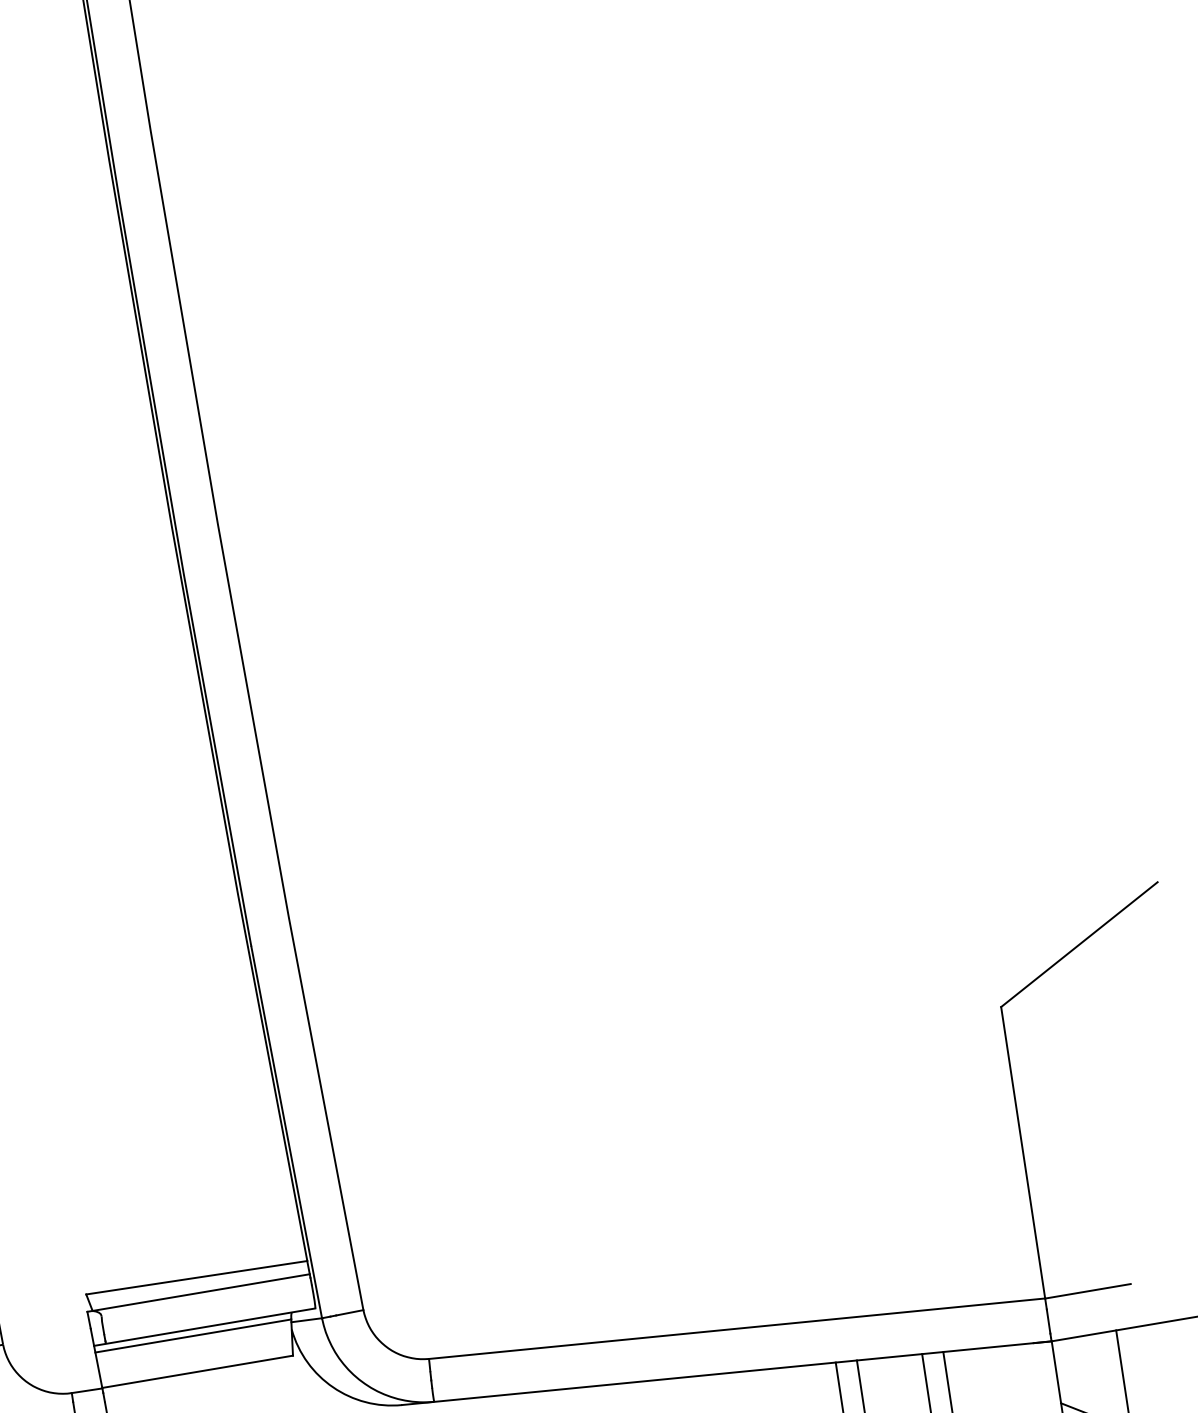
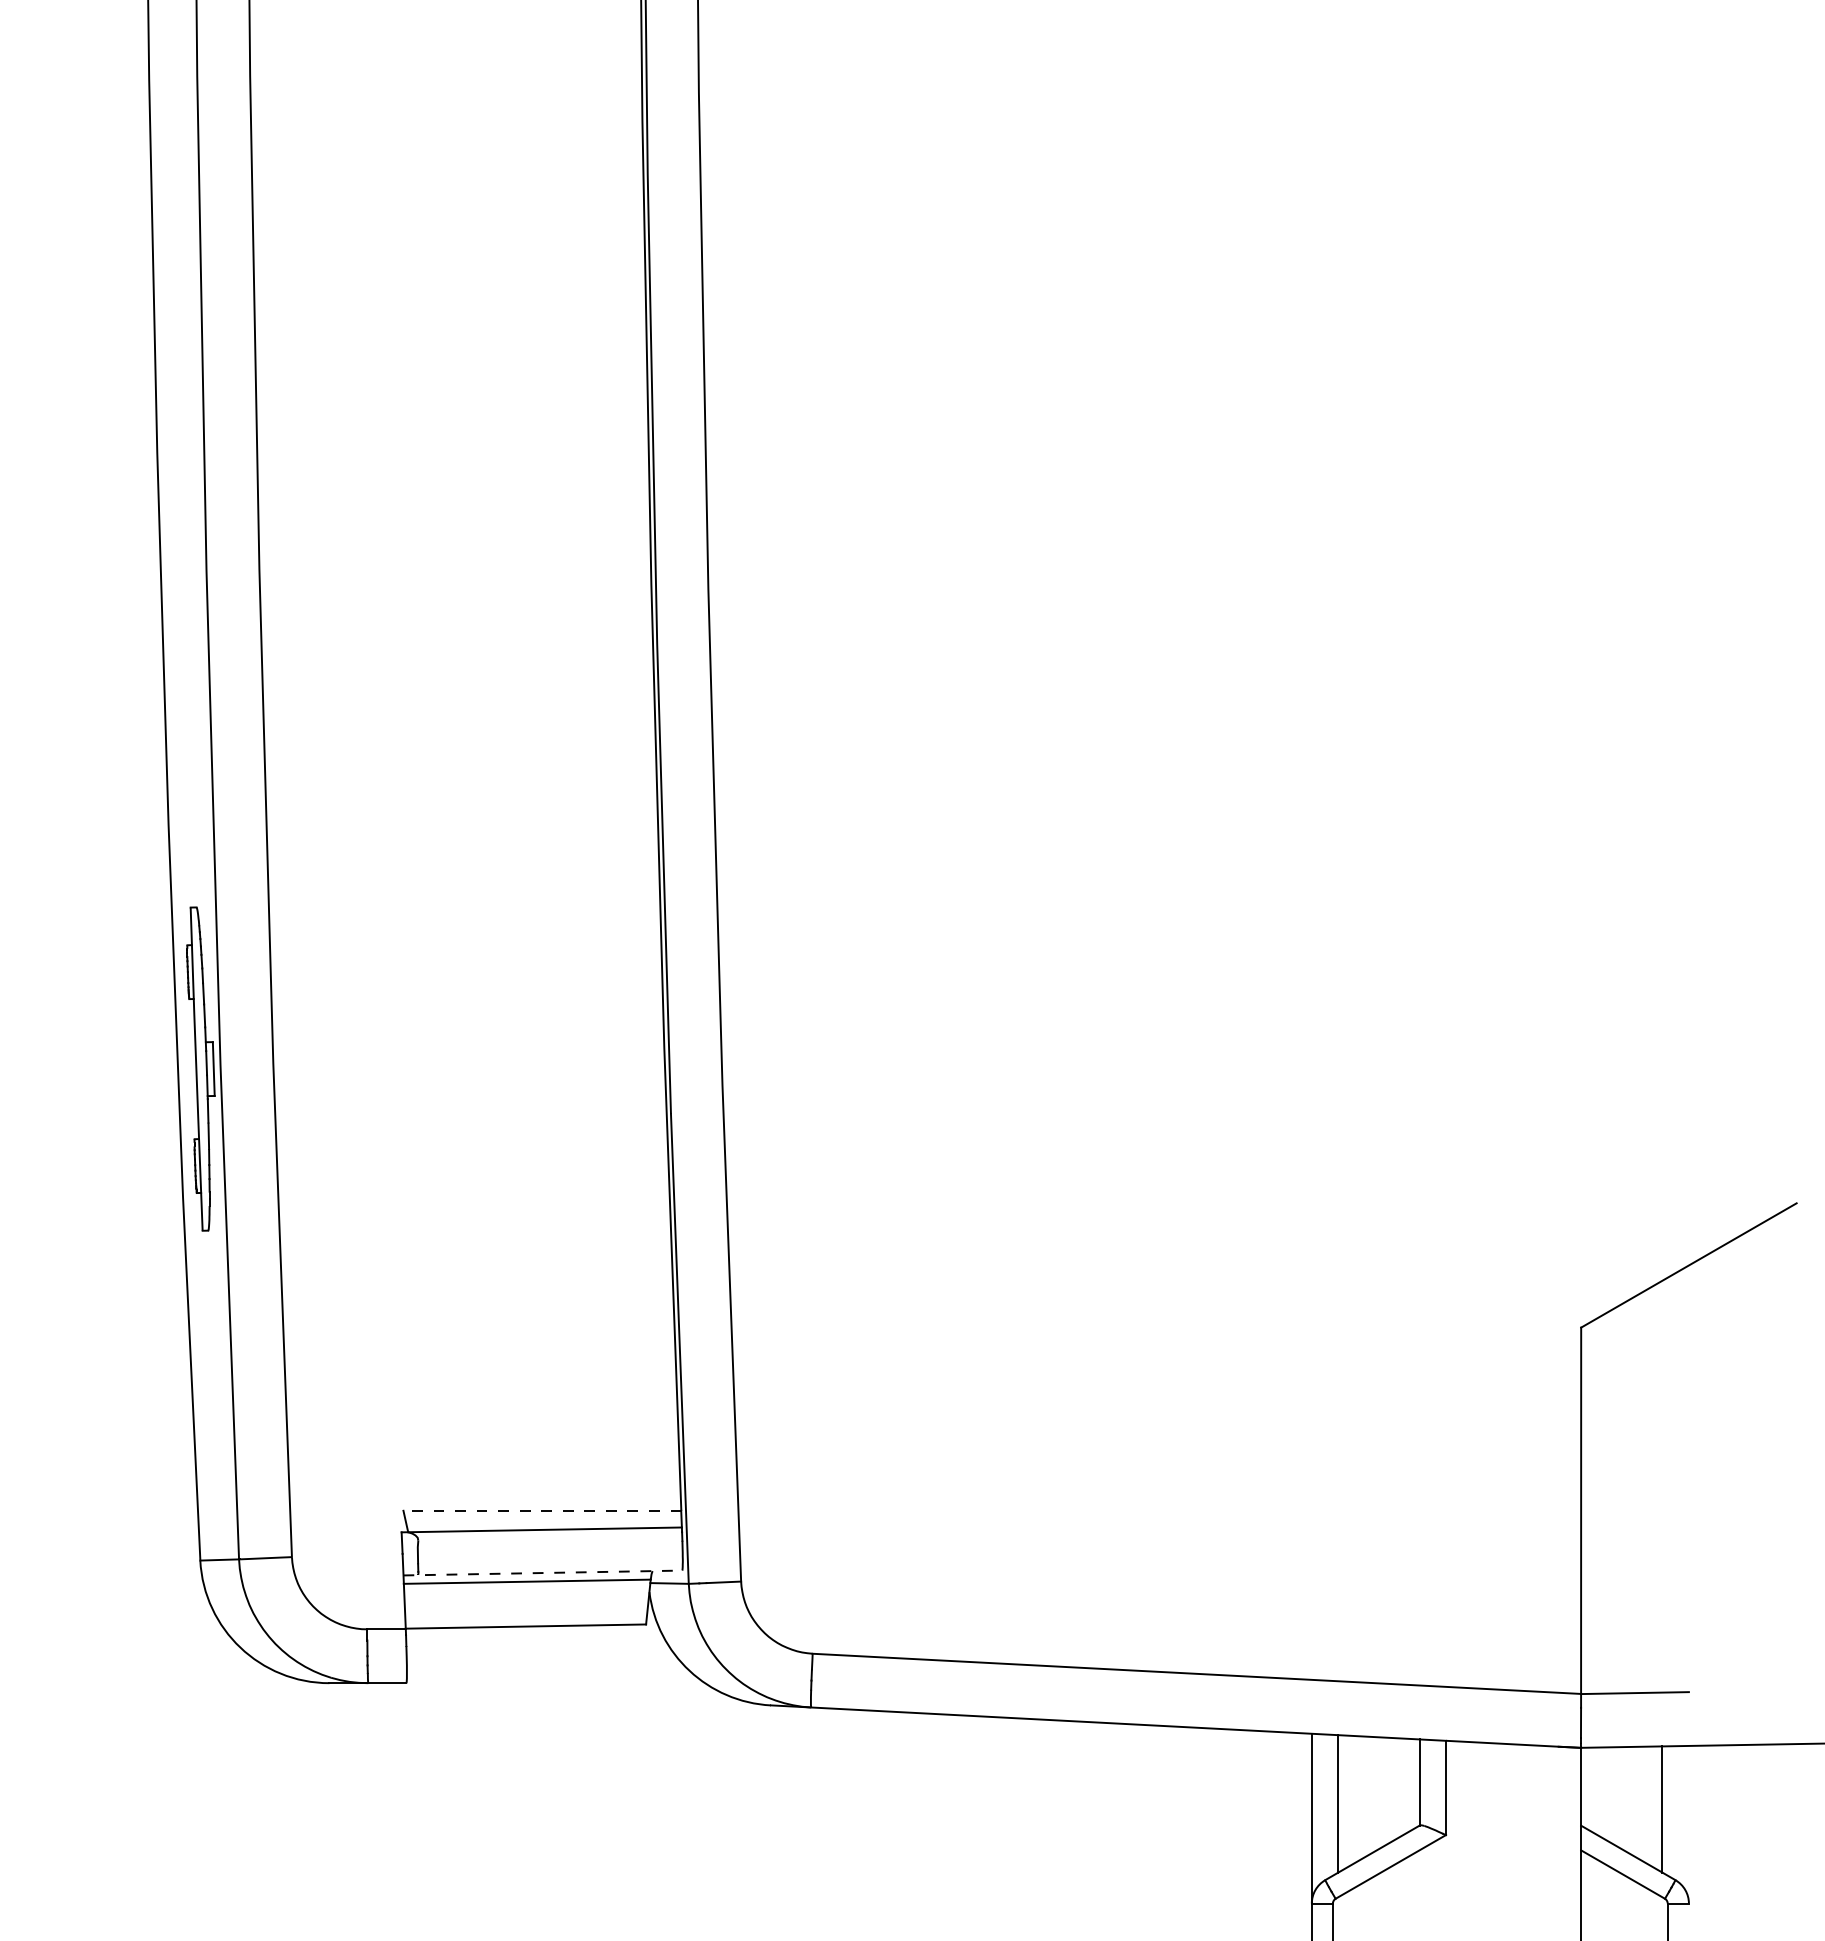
line: (196, 1277) -> (542, 1510), solid -> dashed
line: (205, 1327) -> (543, 1573), solid -> dashed

